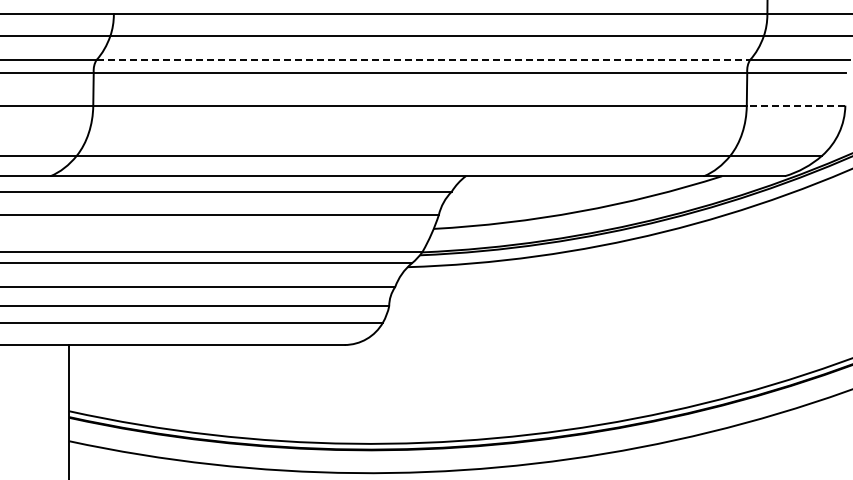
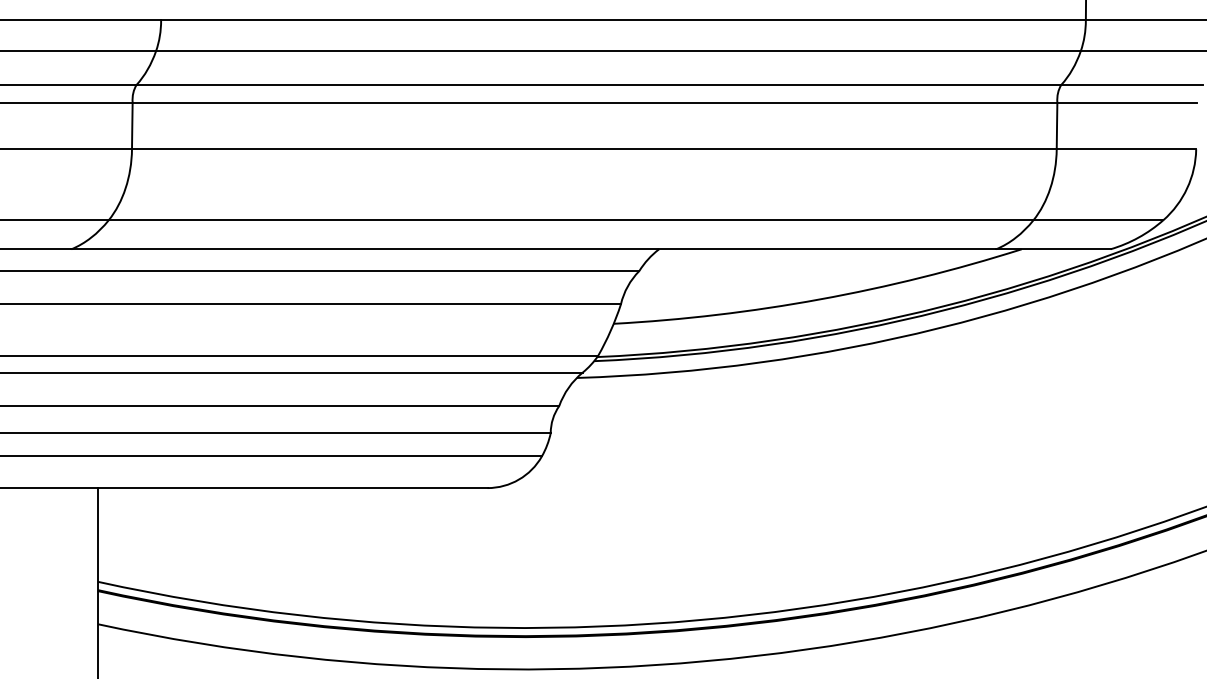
line: (423, 60) -> (599, 85), dashed -> solid
line: (795, 105) -> (1125, 149), dashed -> solid

